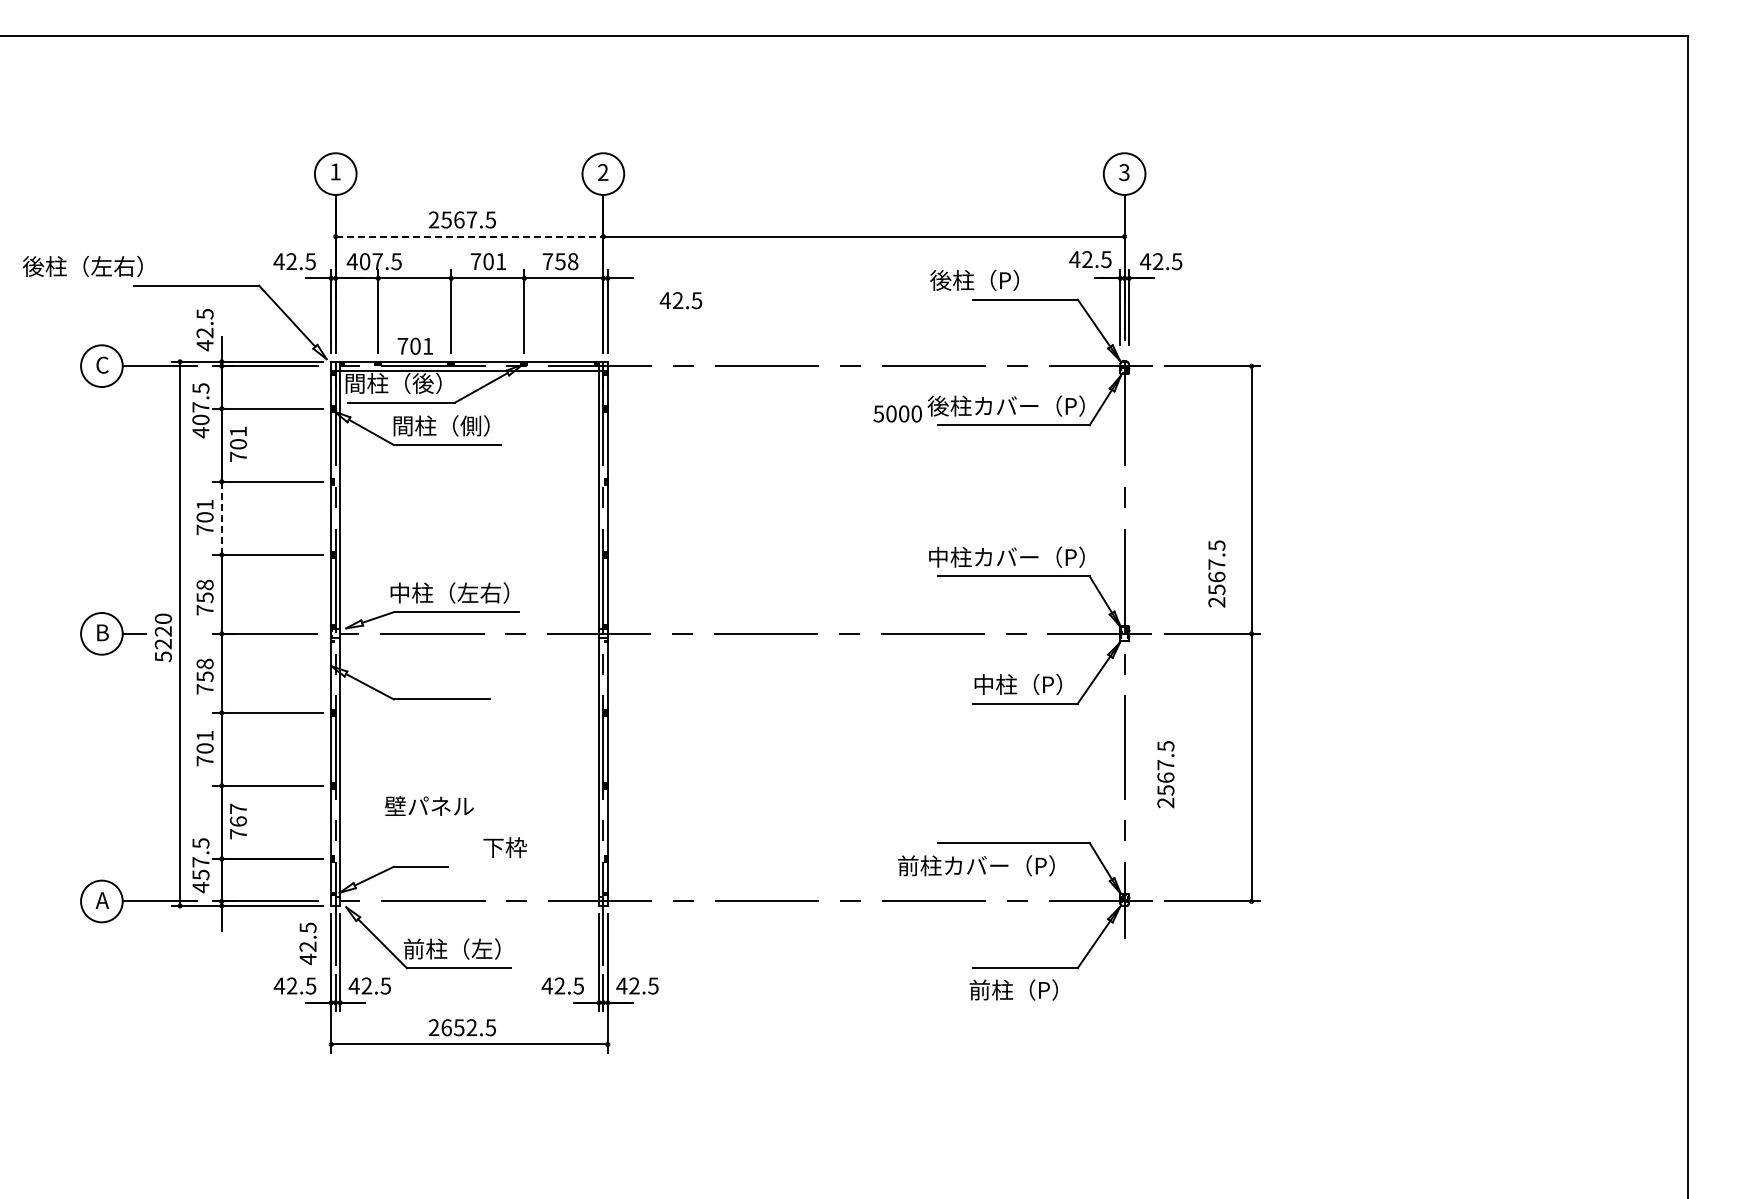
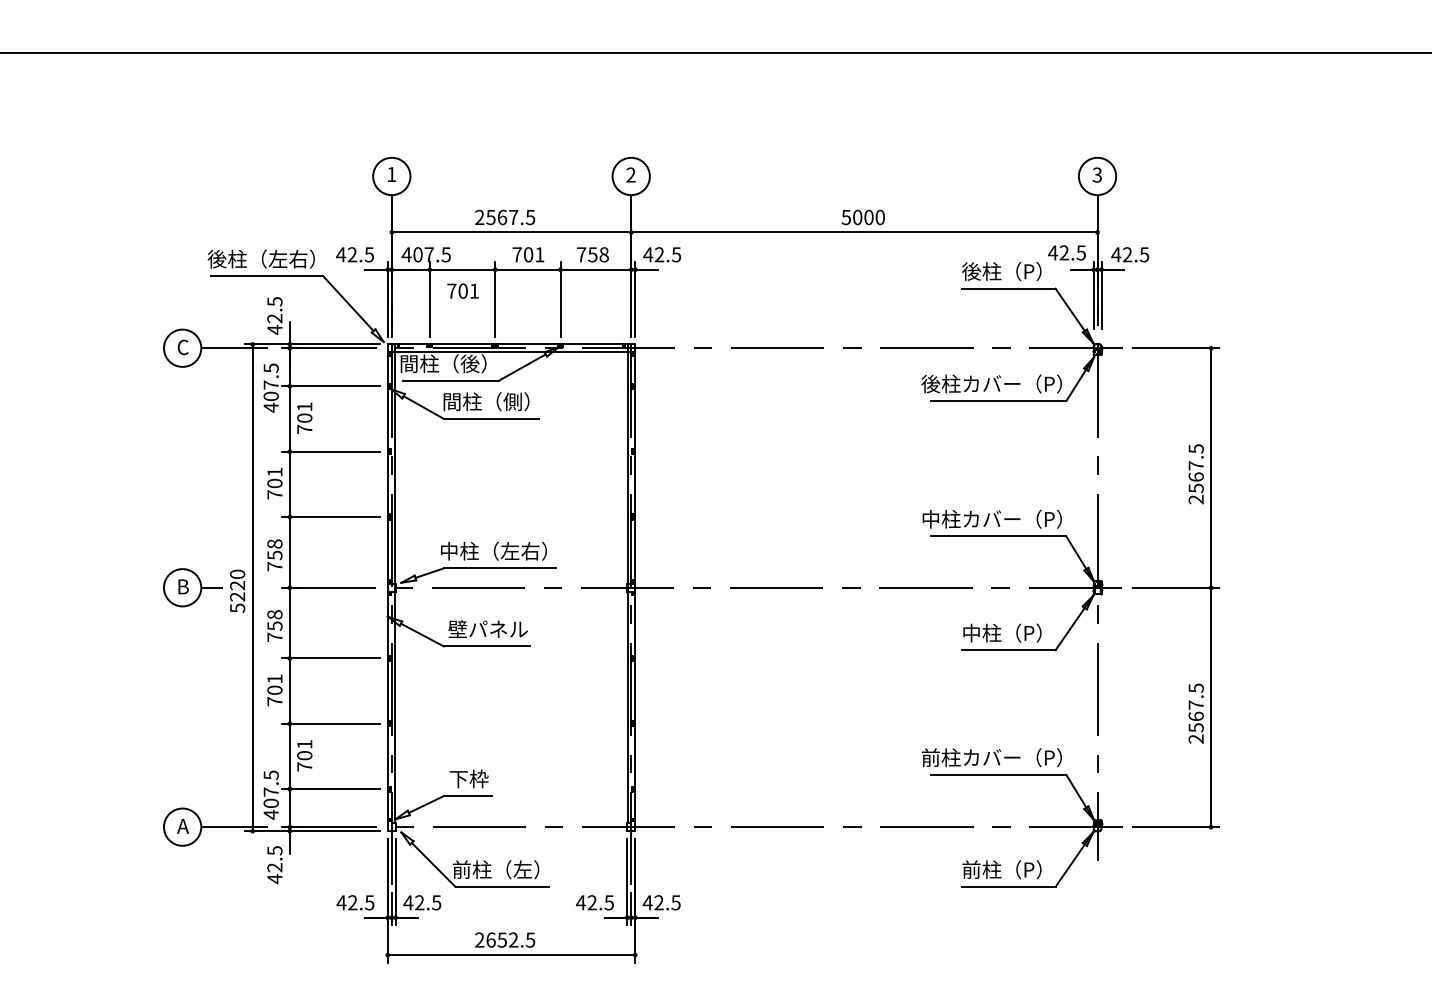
line: (469, 236) -> (511, 232), dashed -> solid
text: (82, 266) -> (260, 259), moved
text: (974, 279) -> (1001, 270), moved
text: (680, 300) -> (661, 254), moved
text: (414, 345) -> (462, 290), moved
text: (897, 413) -> (863, 217), moved
line: (221, 518) -> (289, 484), dashed -> solid
text: (1216, 573) -> (1195, 473), moved
text: (1165, 774) -> (1195, 713), moved
text: (429, 805) -> (488, 628), moved
text: (238, 814) -> (304, 749), 767 -> 701
text: (504, 847) -> (468, 778), moved
text: (976, 865) -> (991, 757), moved
text: (200, 874) -> (270, 803), 457.5 -> 407.5
text: (307, 943) -> (274, 864), moved
text: (1013, 989) -> (1001, 869), moved

